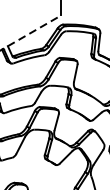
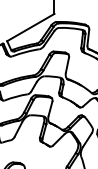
line: (35, 30) -> (31, 27), dashed -> solid

